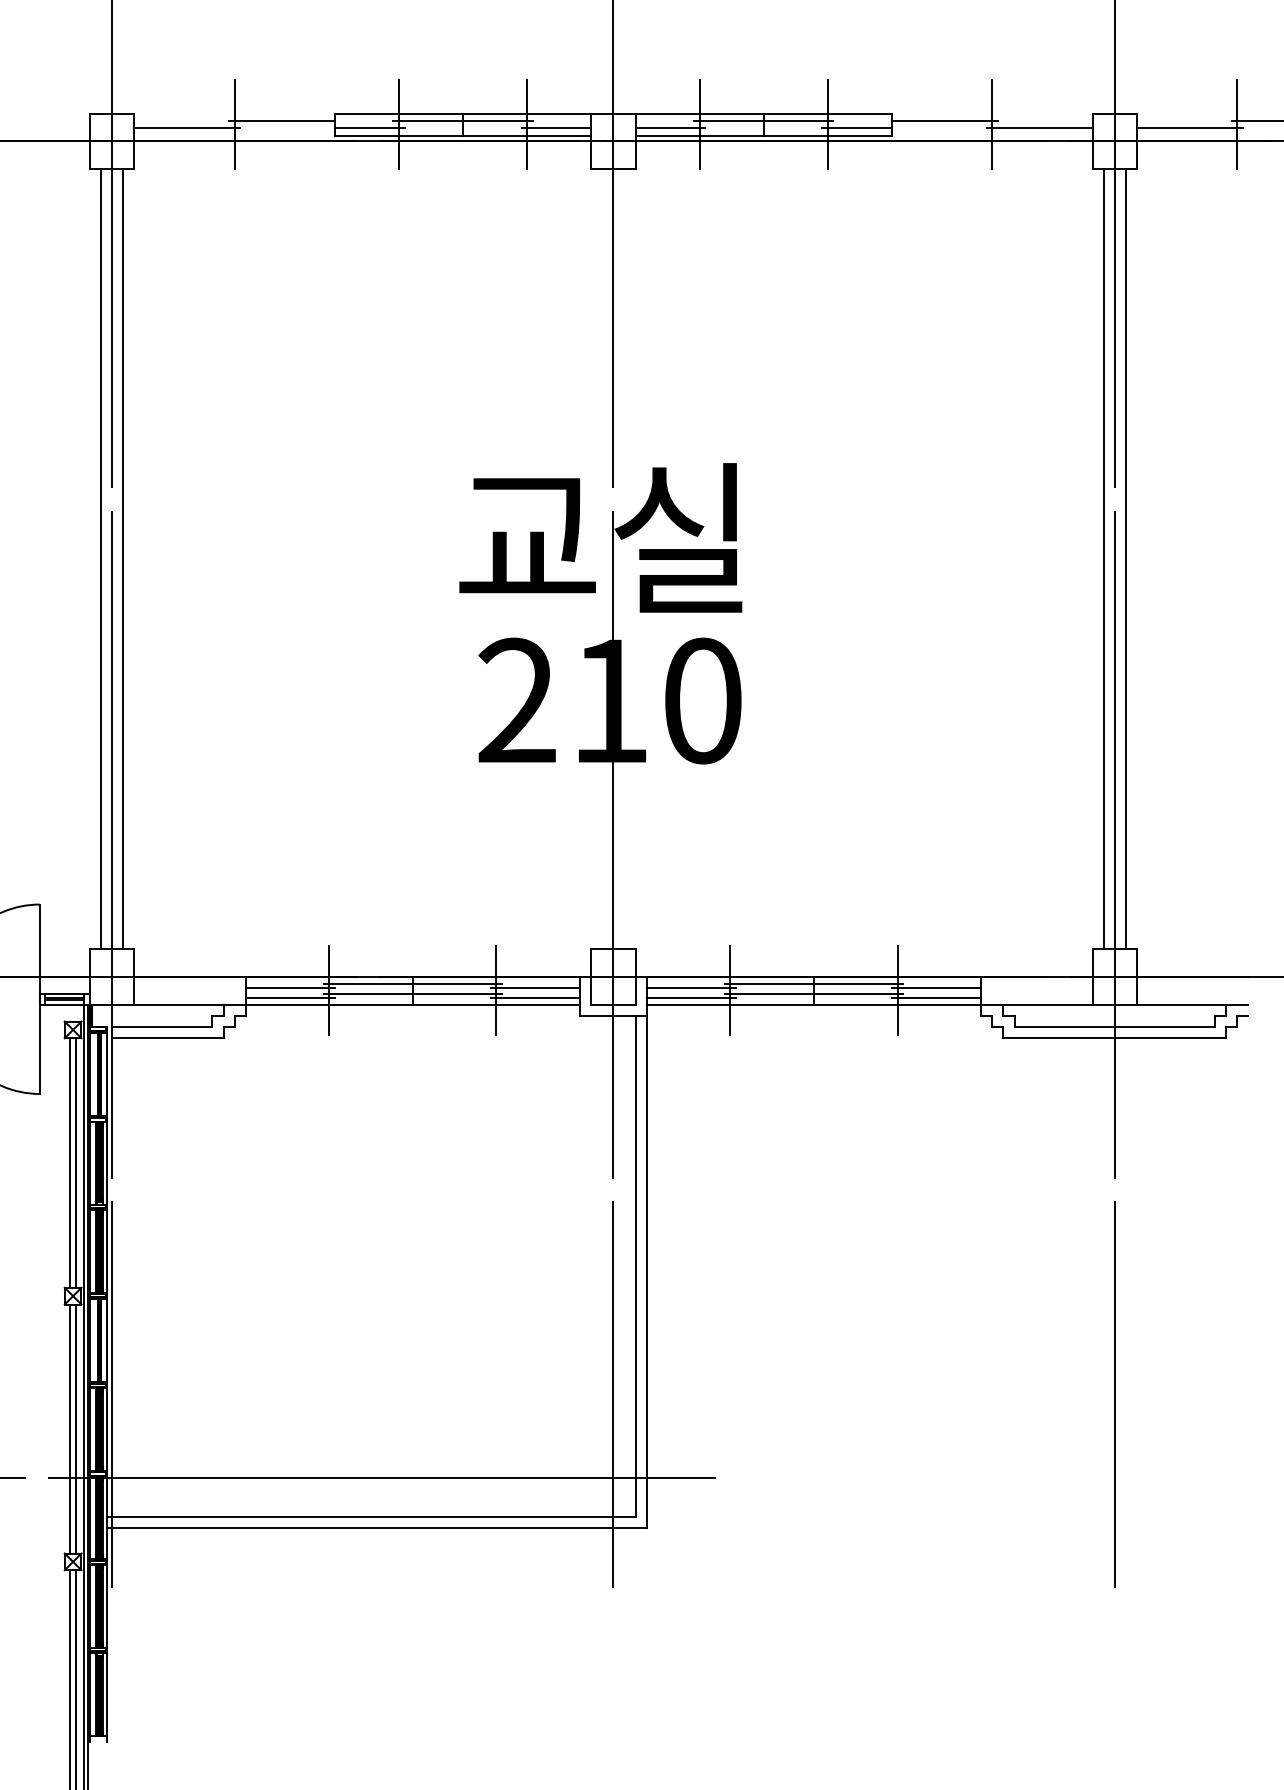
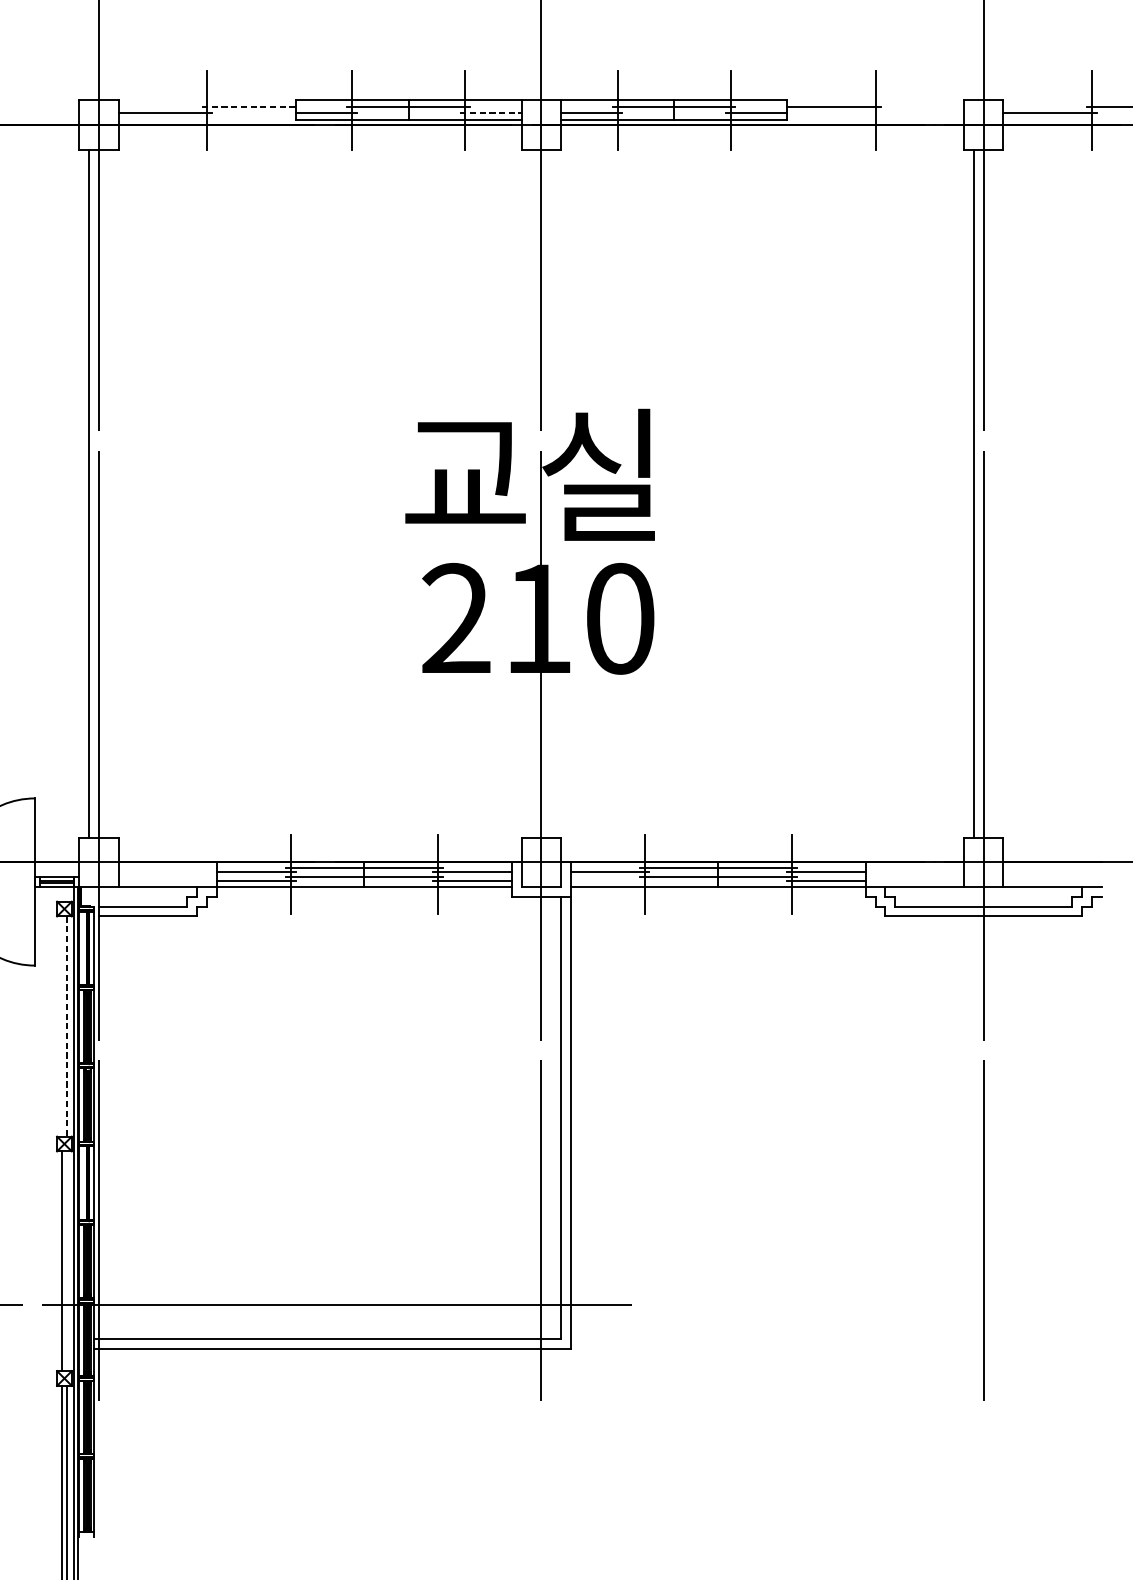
line: (282, 121) -> (249, 107), solid -> dashed
line: (556, 128) -> (491, 113), solid -> dashed
line: (1039, 128) -> (917, 113), removed
line: (123, 559) -> (108, 493), removed
line: (1125, 559) -> (993, 493), removed
line: (691, 998) -> (610, 881), removed
line: (69, 1162) -> (61, 1026), removed
line: (76, 1163) -> (67, 1026), solid -> dashed
line: (76, 1428) -> (67, 1260), removed

